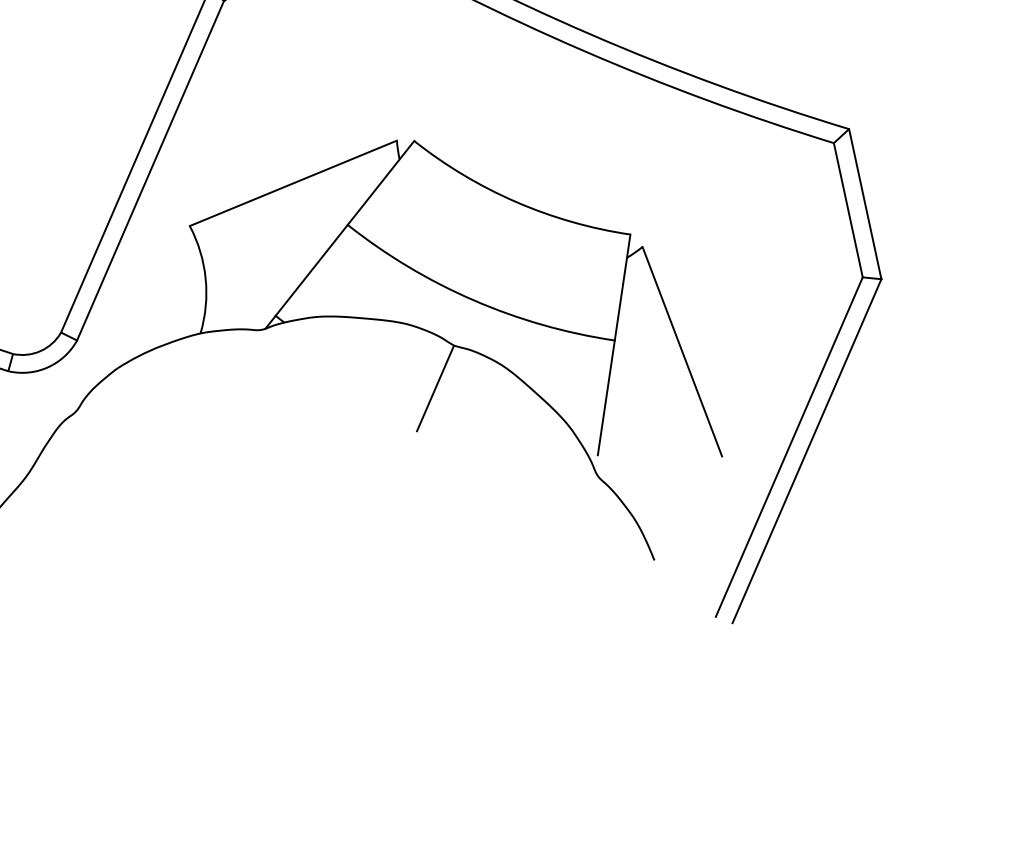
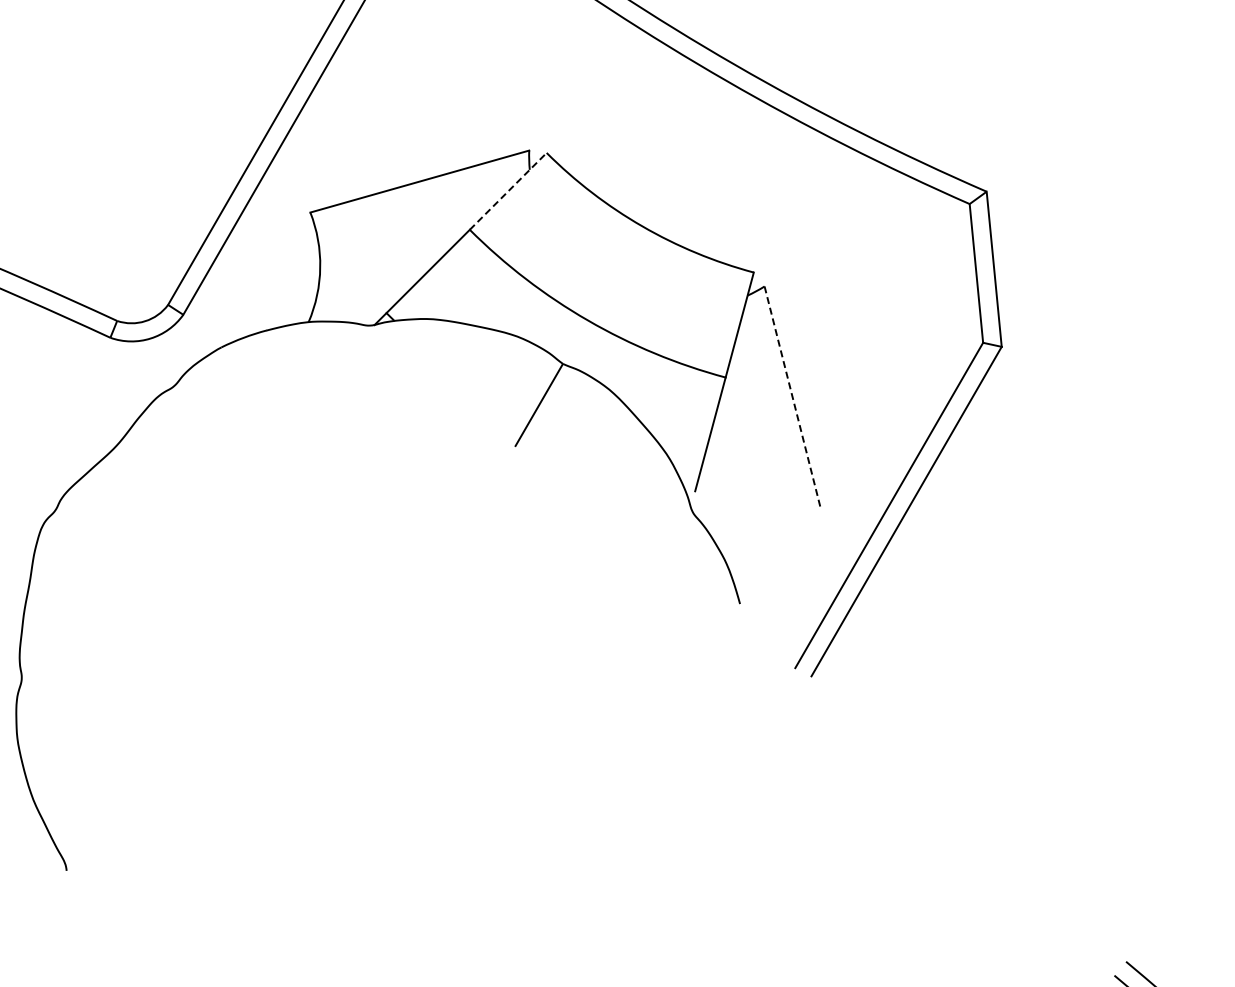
line: (381, 183) -> (508, 191), solid -> dashed
line: (682, 351) -> (792, 396), solid -> dashed

